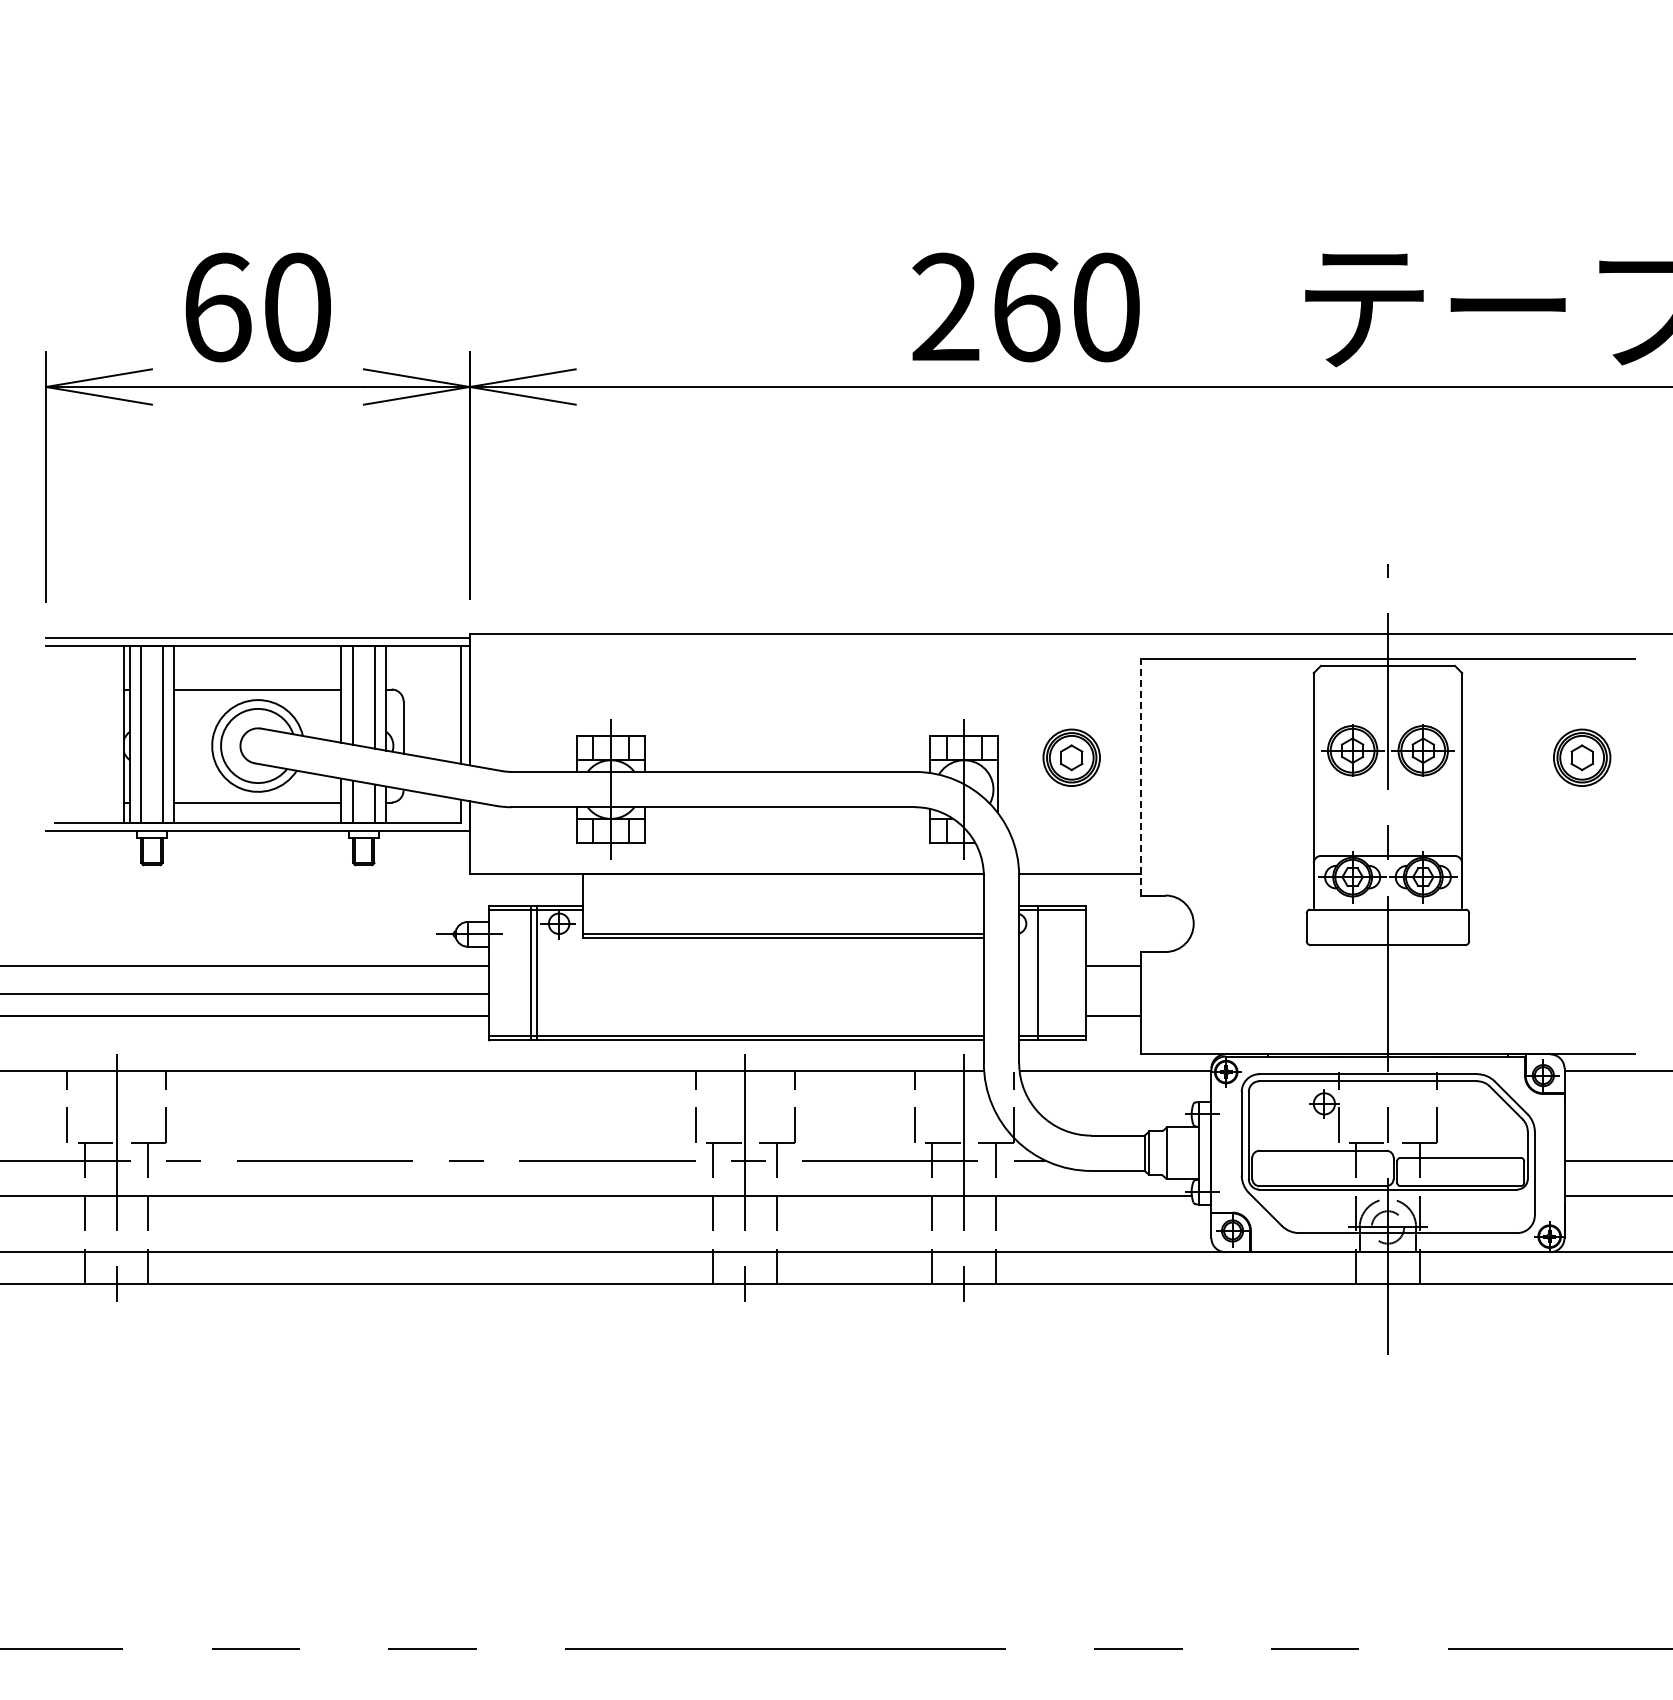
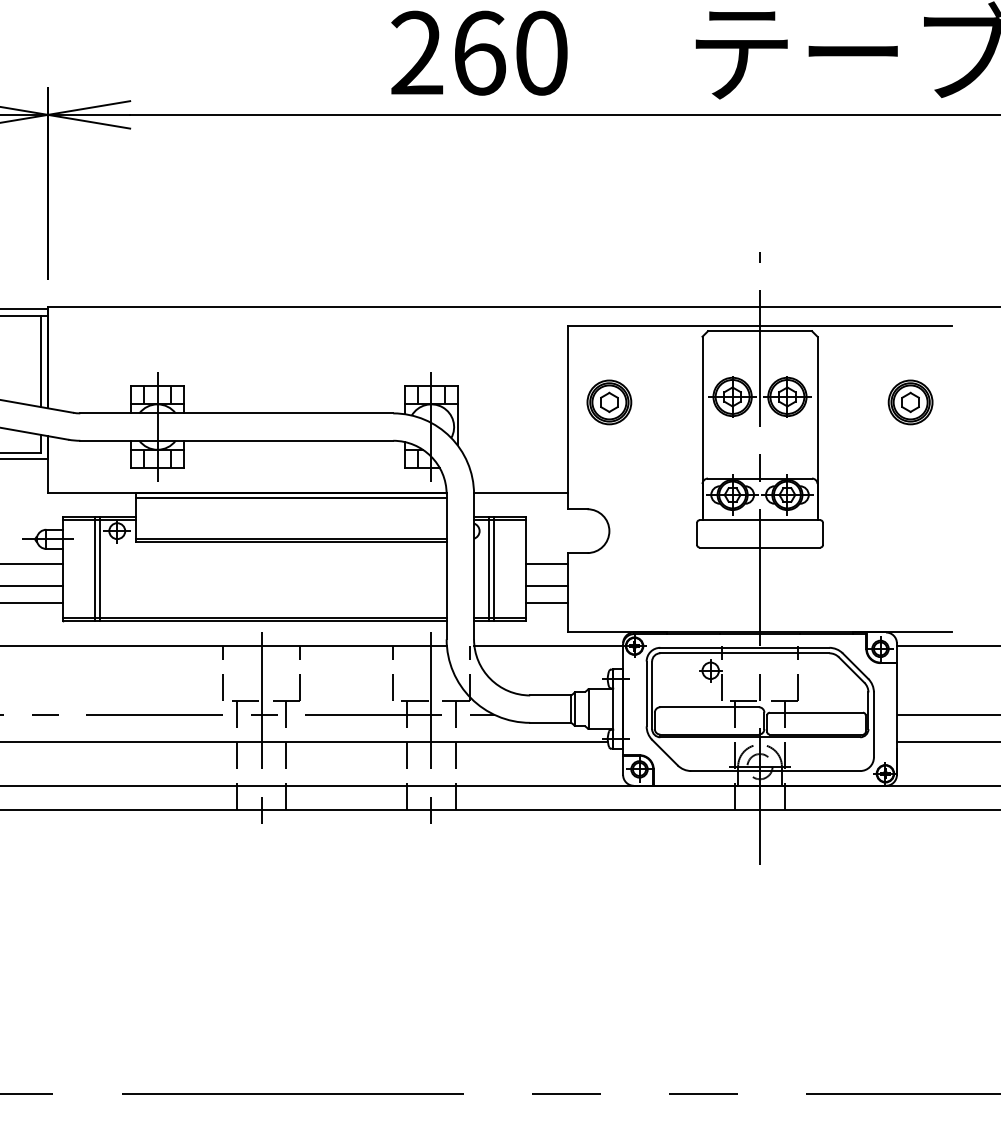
part: (1071, 757) -> (609, 402), moved
line: (1140, 776) -> (568, 416), dashed -> solid
line: (782, 881) -> (290, 498), added
line: (1044, 972) -> (493, 568), added
line: (1113, 994) -> (547, 586), added

